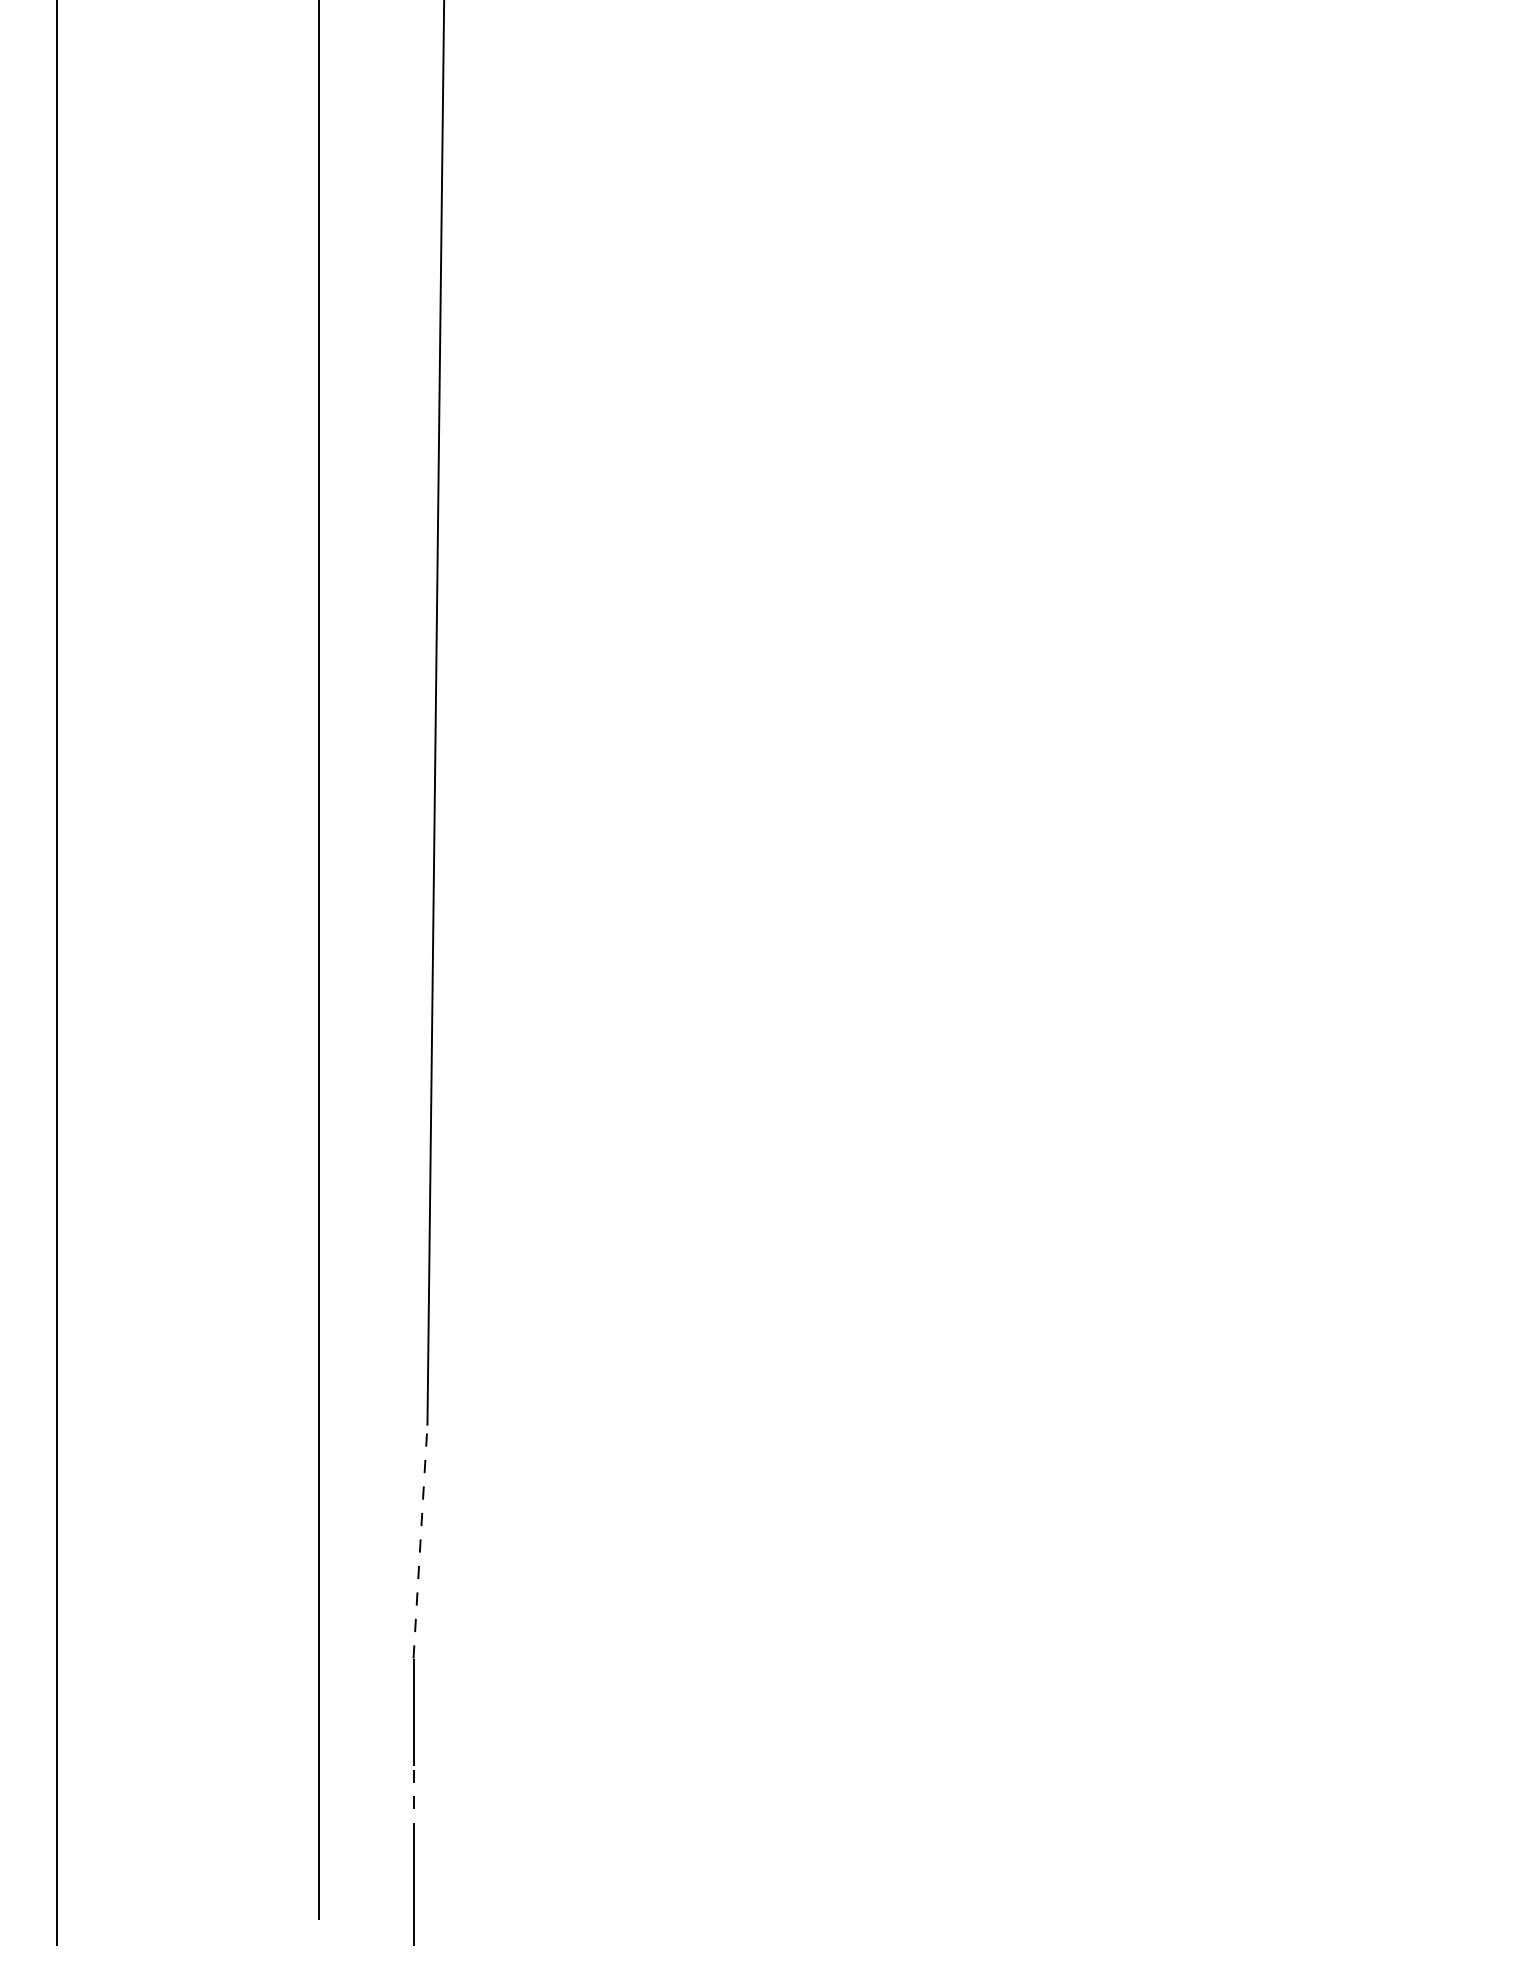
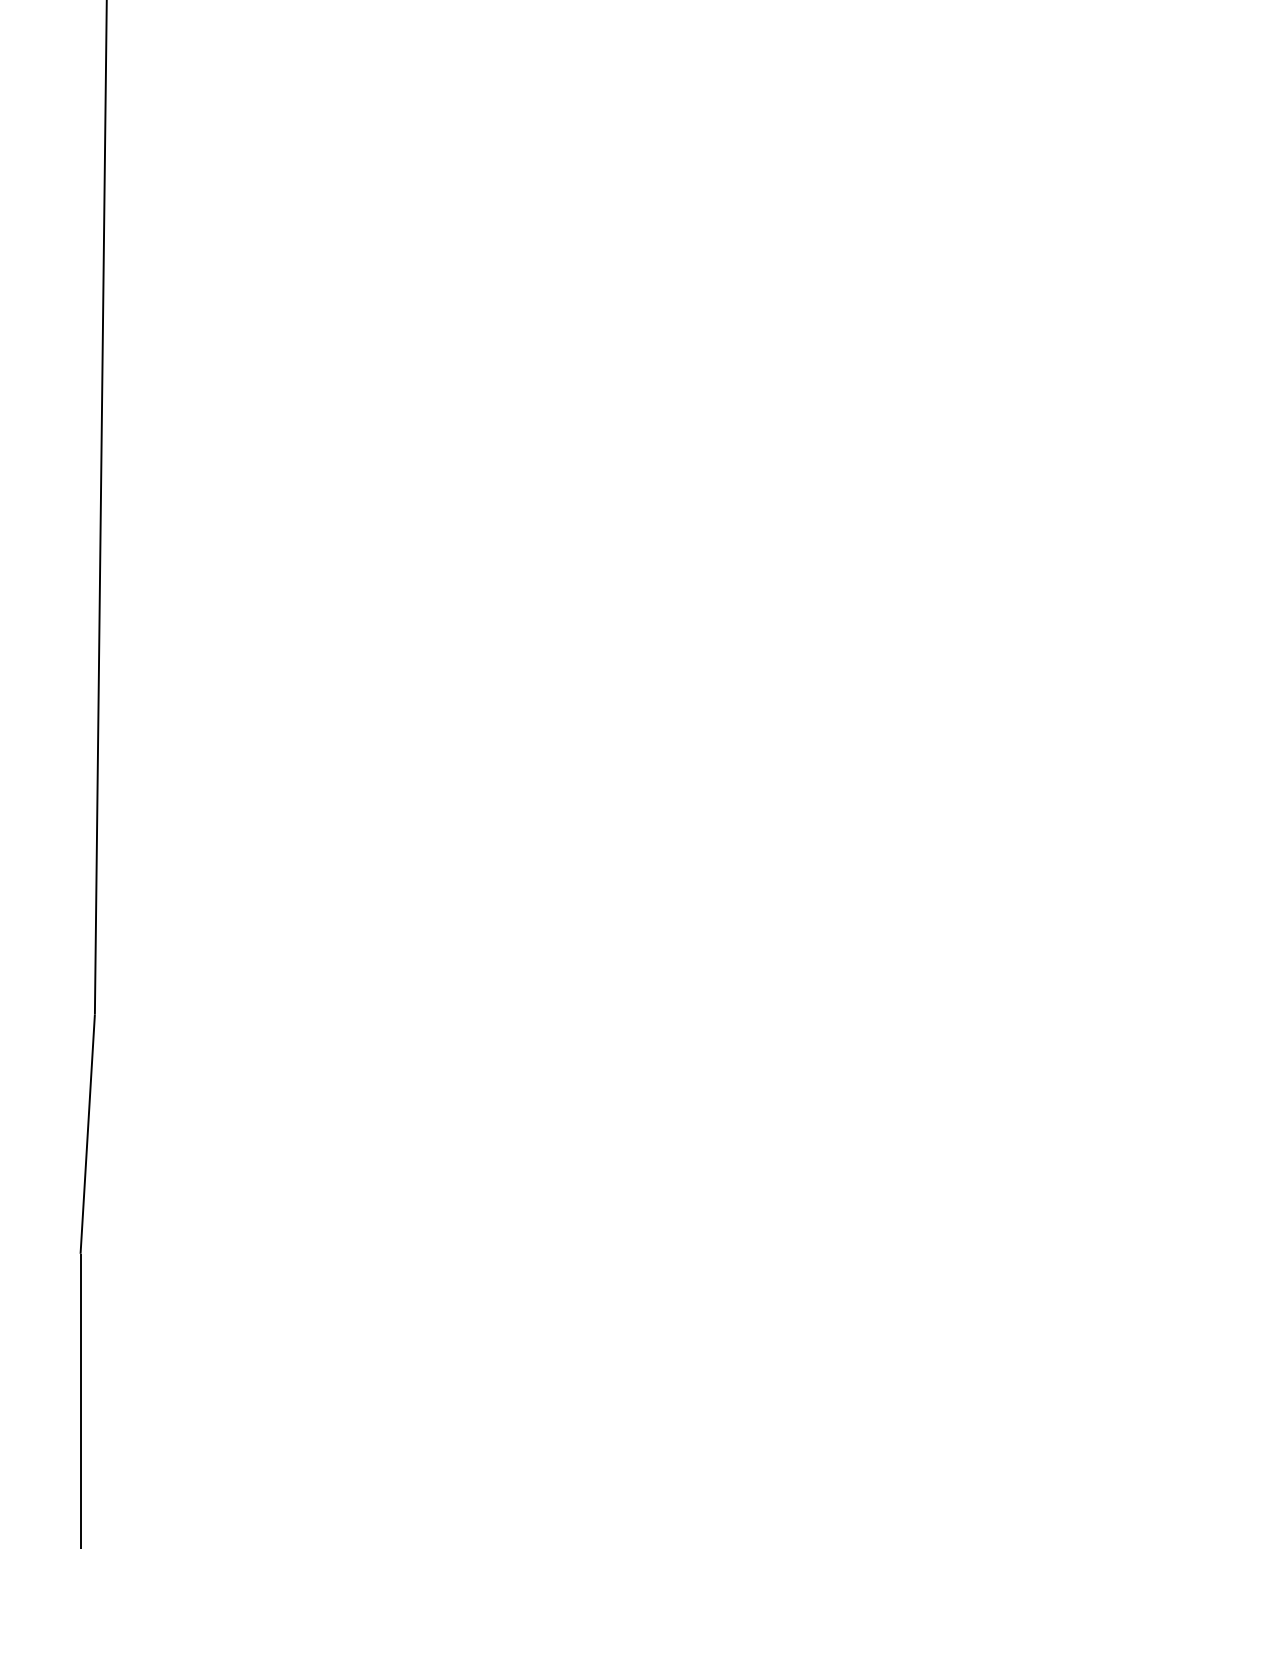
line: (420, 1542) -> (87, 1134), dashed -> solid
line: (413, 1801) -> (80, 1400), dashed -> solid

